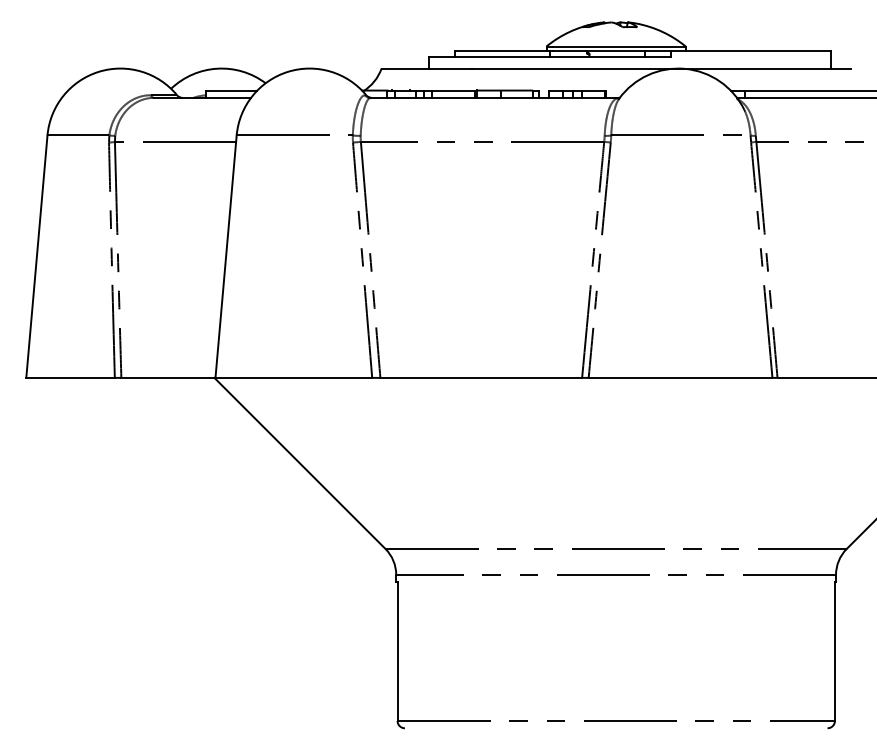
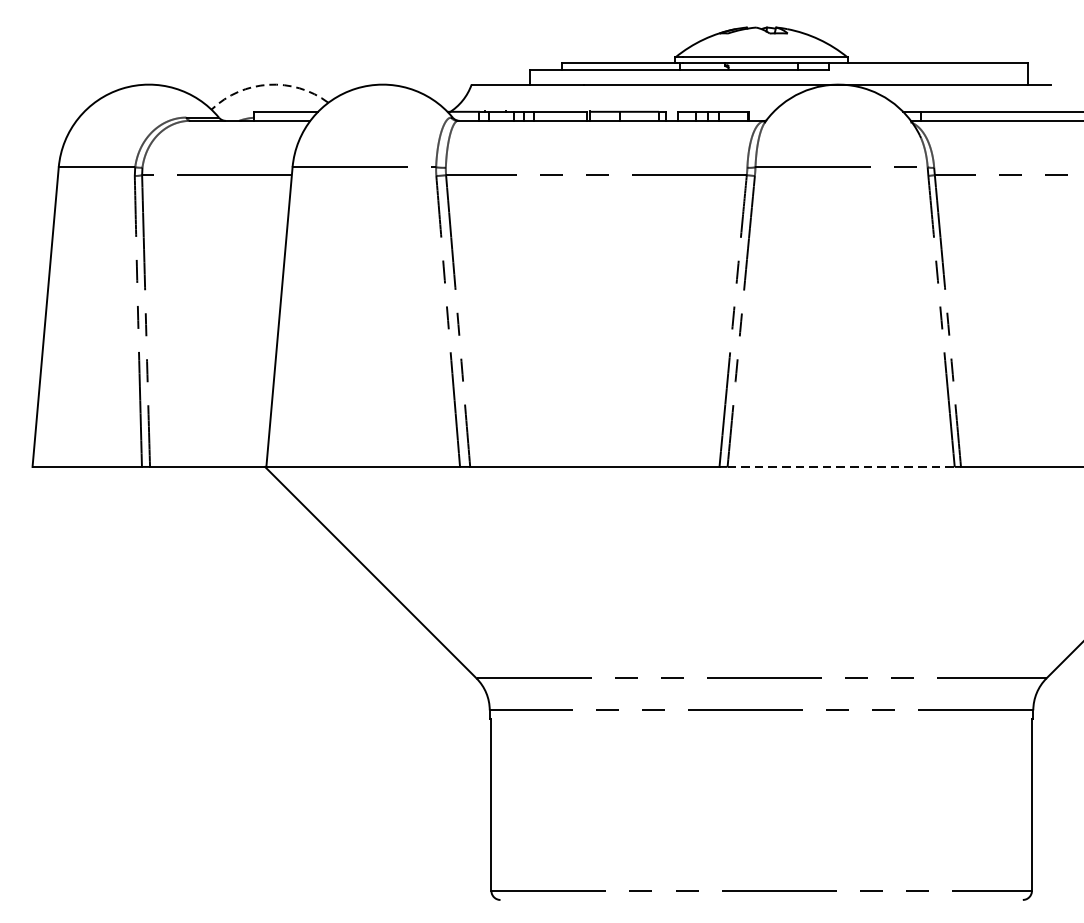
arc: (217, 68) -> (268, 84), solid -> dashed
line: (680, 377) -> (841, 466), solid -> dashed

